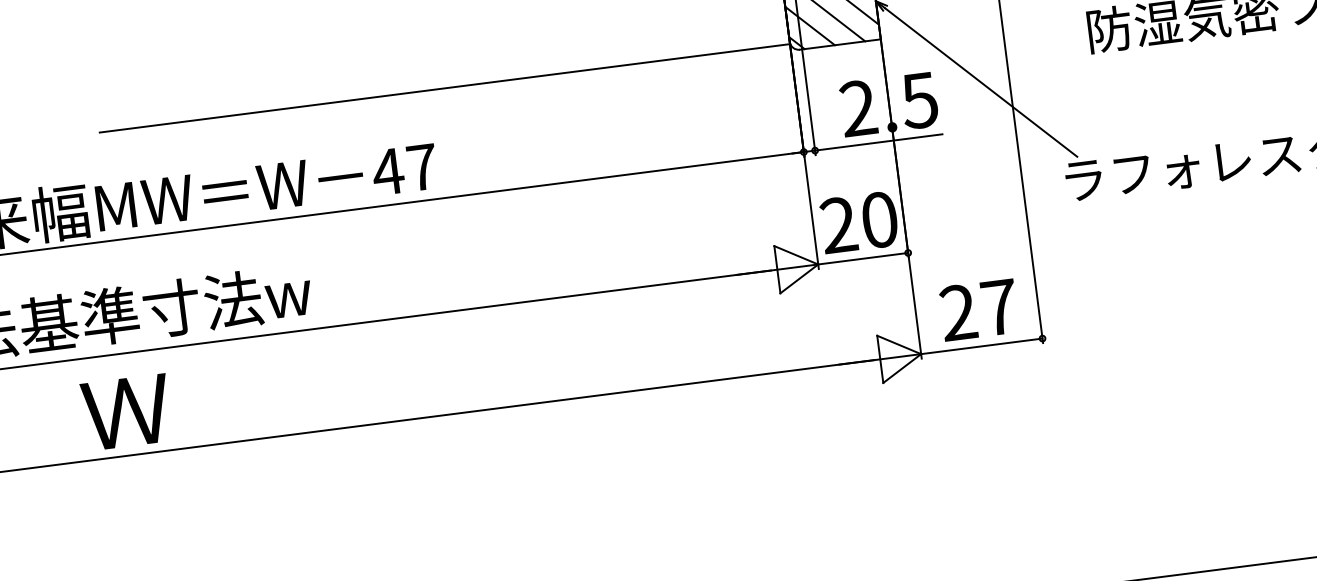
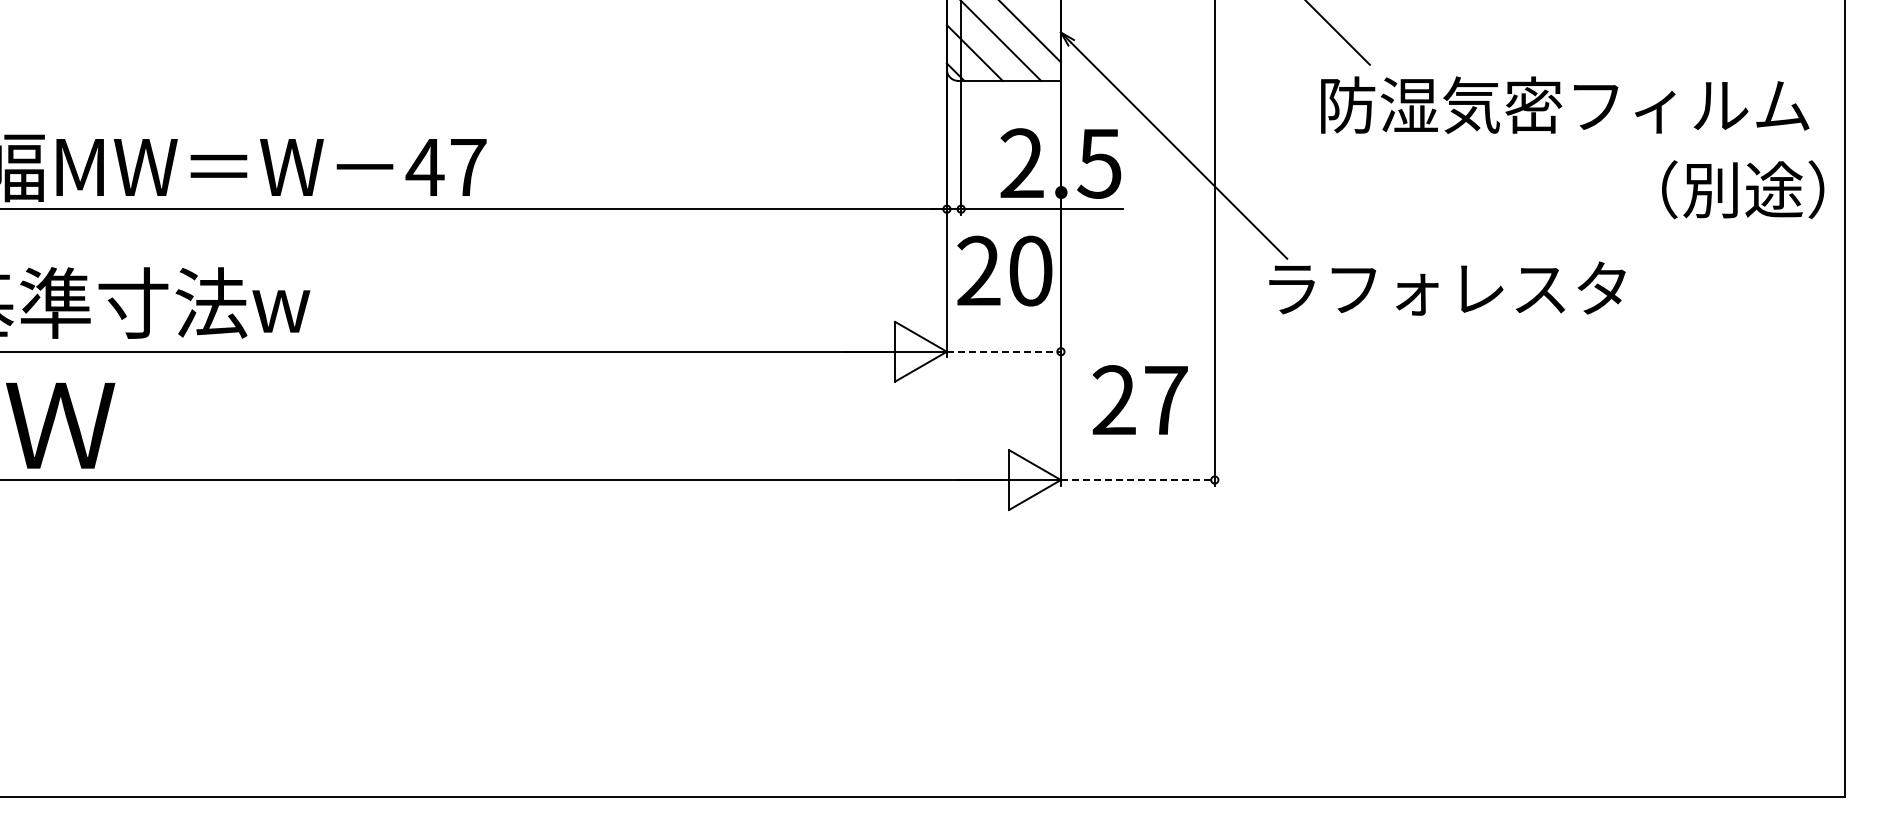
line: (445, 88) -> (509, 72), removed
text: (859, 222) -> (1004, 270), moved
line: (863, 258) -> (1004, 351), solid -> dashed
text: (978, 309) -> (1139, 399), moved
line: (981, 346) -> (1137, 480), solid -> dashed

